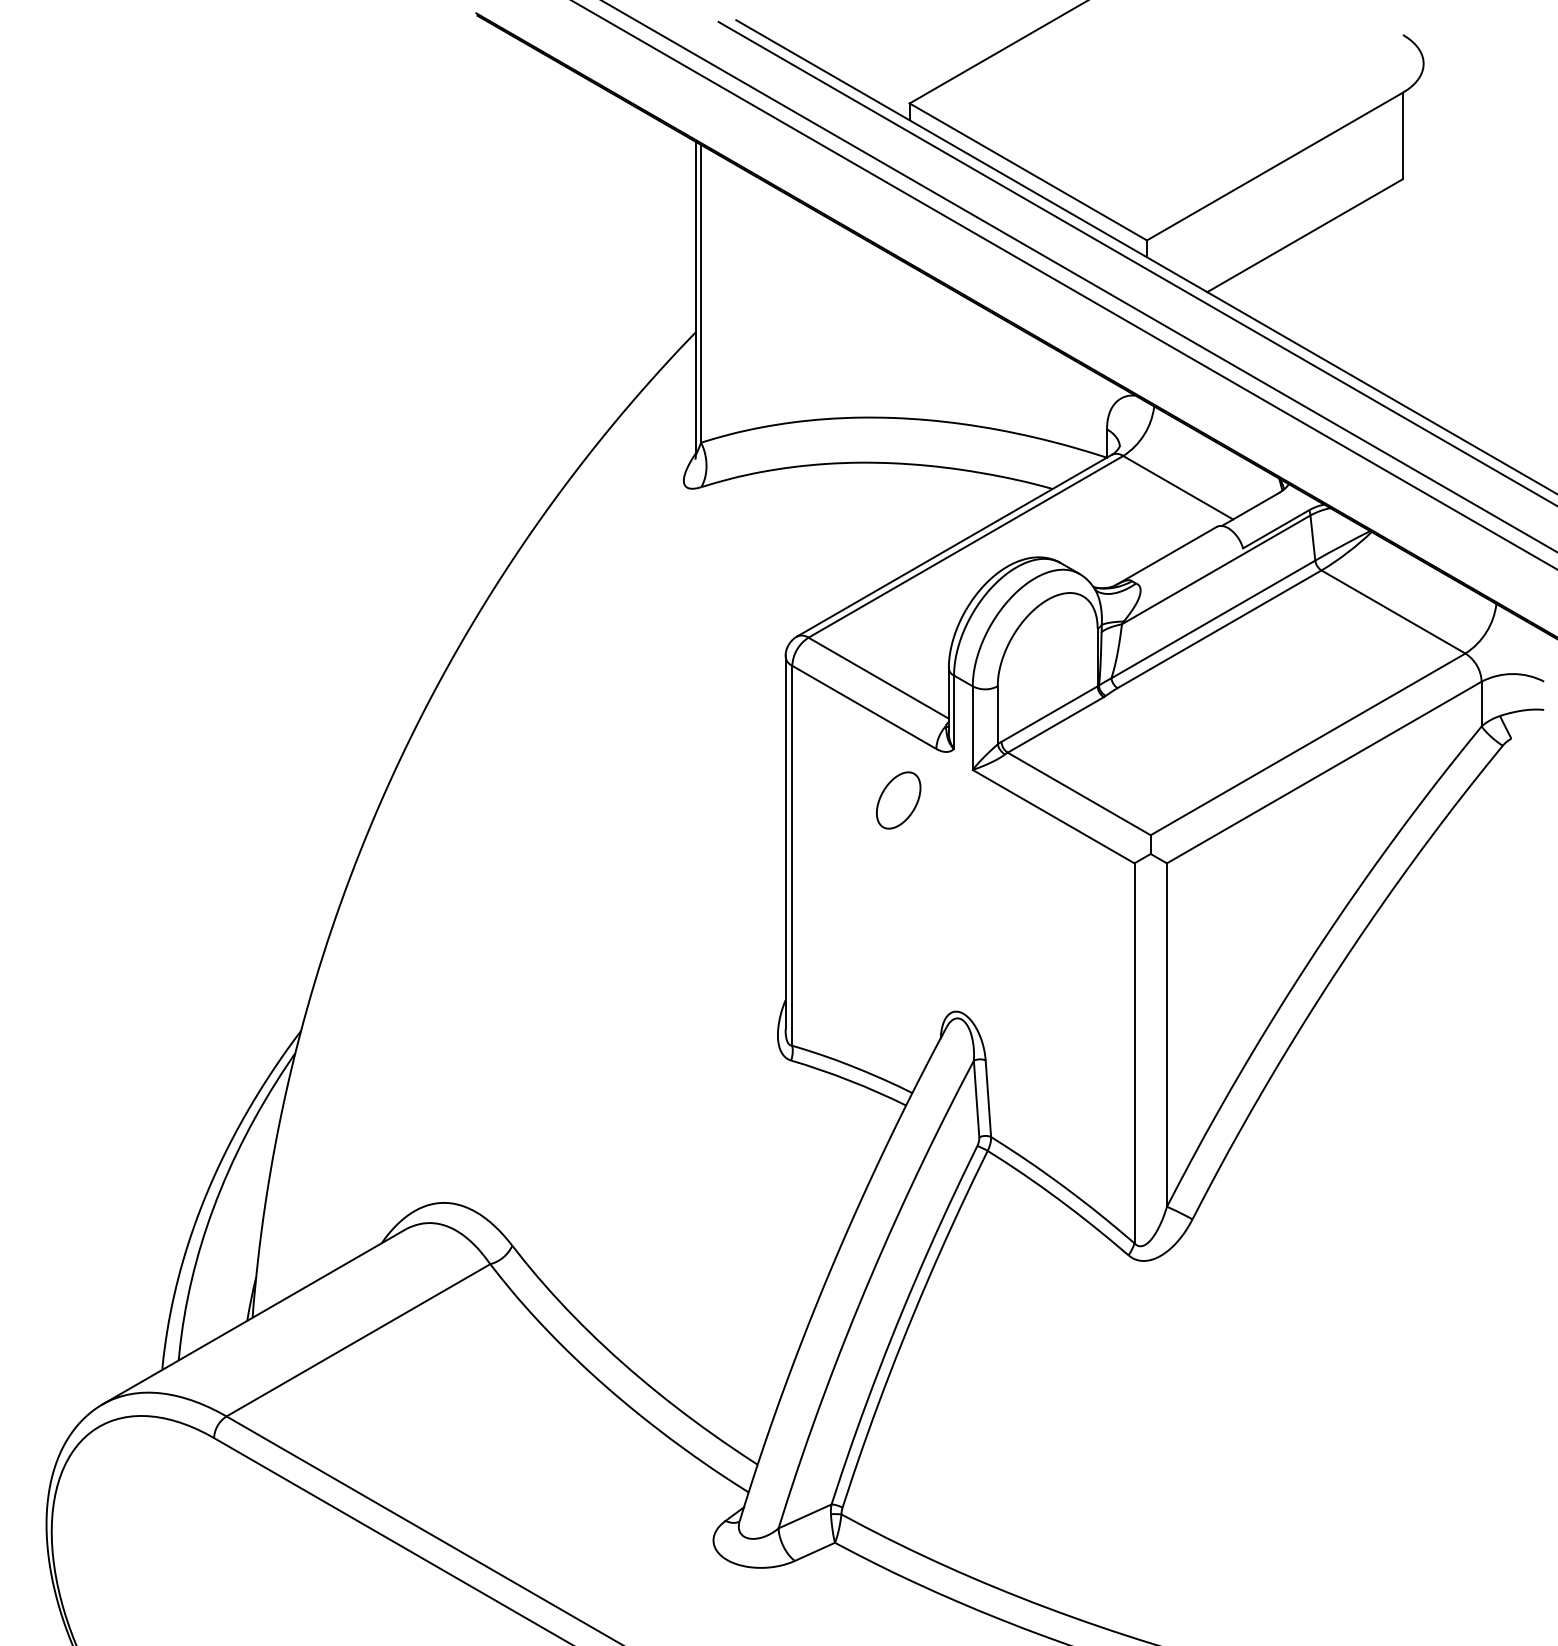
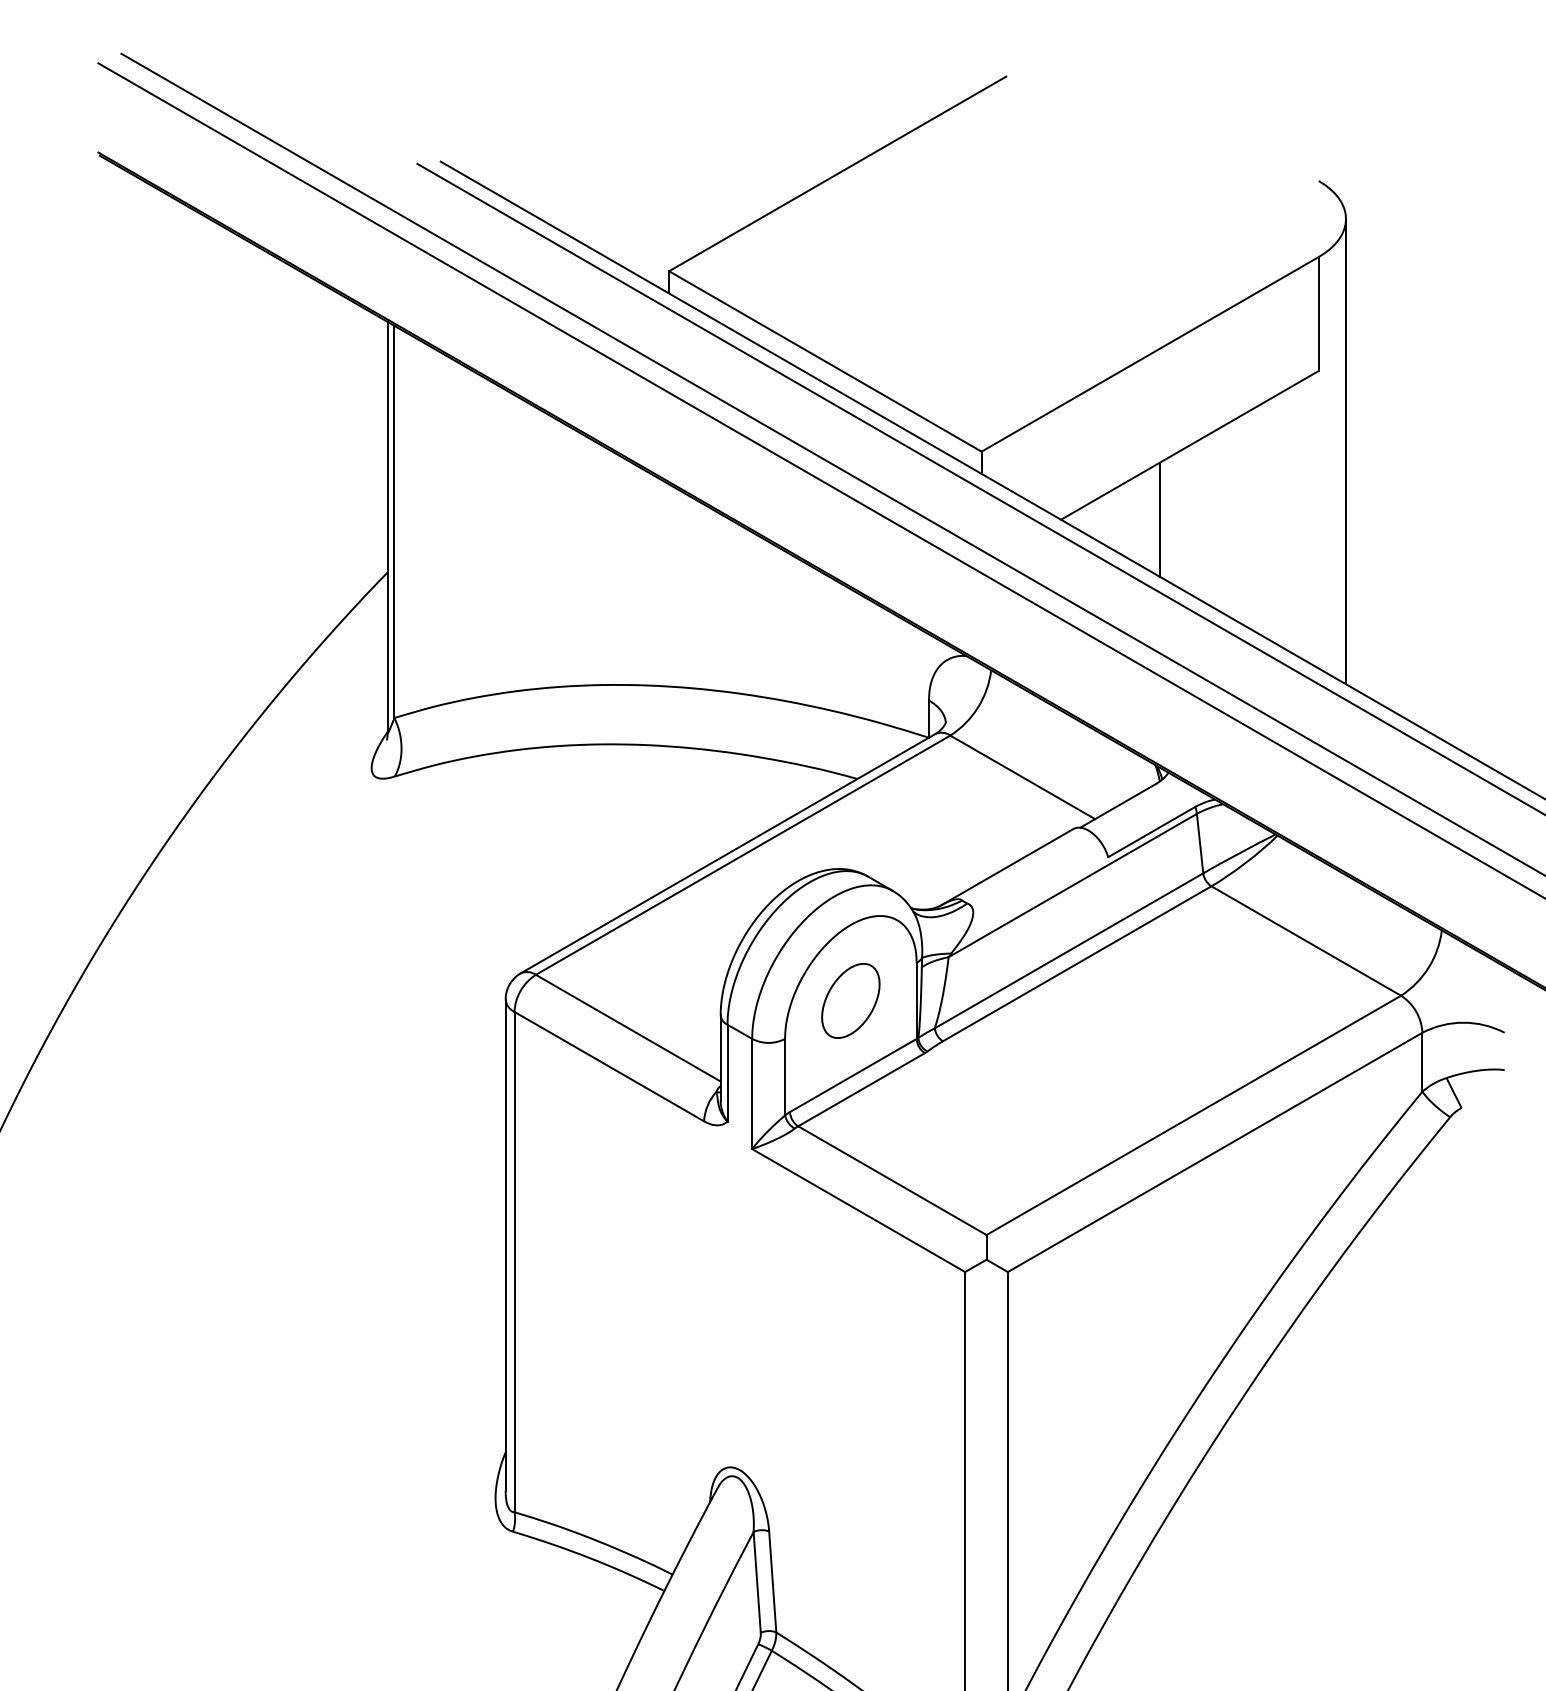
line: (1423, 240) -> (1345, 451), added
line: (1282, 291) -> (1160, 518), added
part: (898, 800) -> (850, 1000), moved

